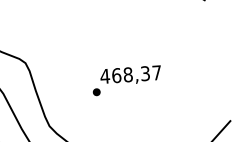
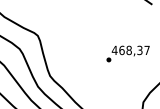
text: (125, 79) -> (127, 53), moved

